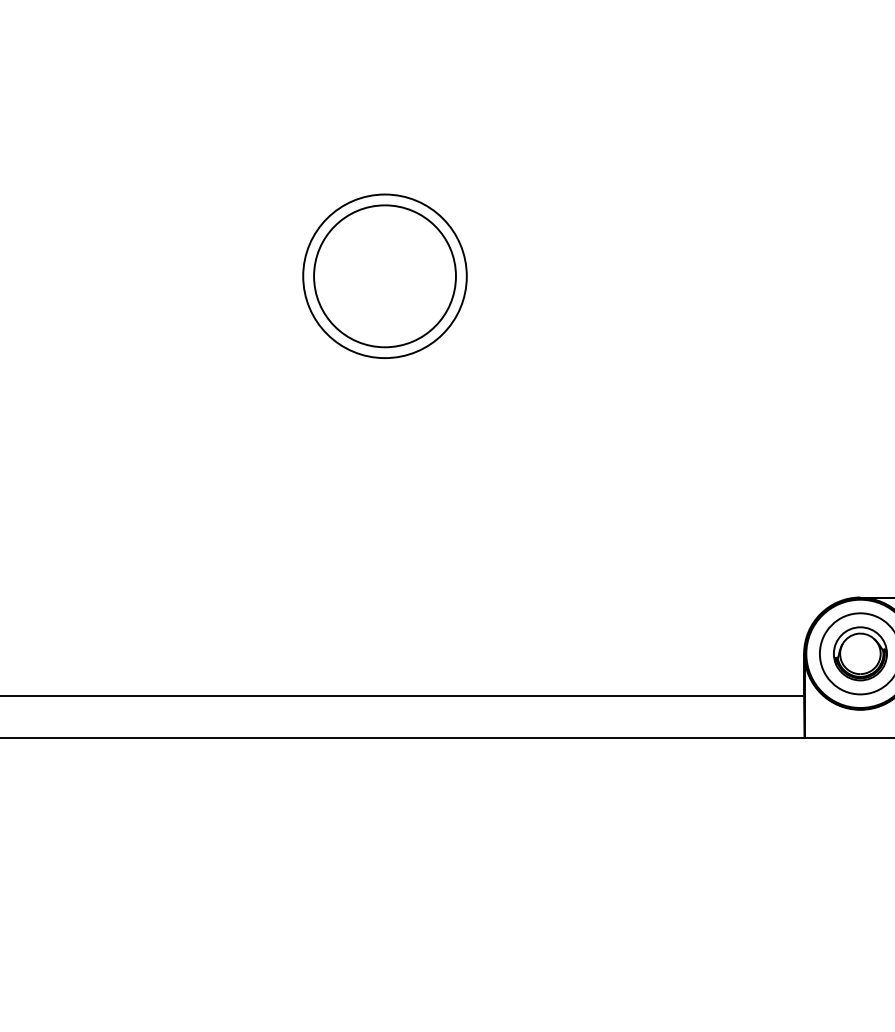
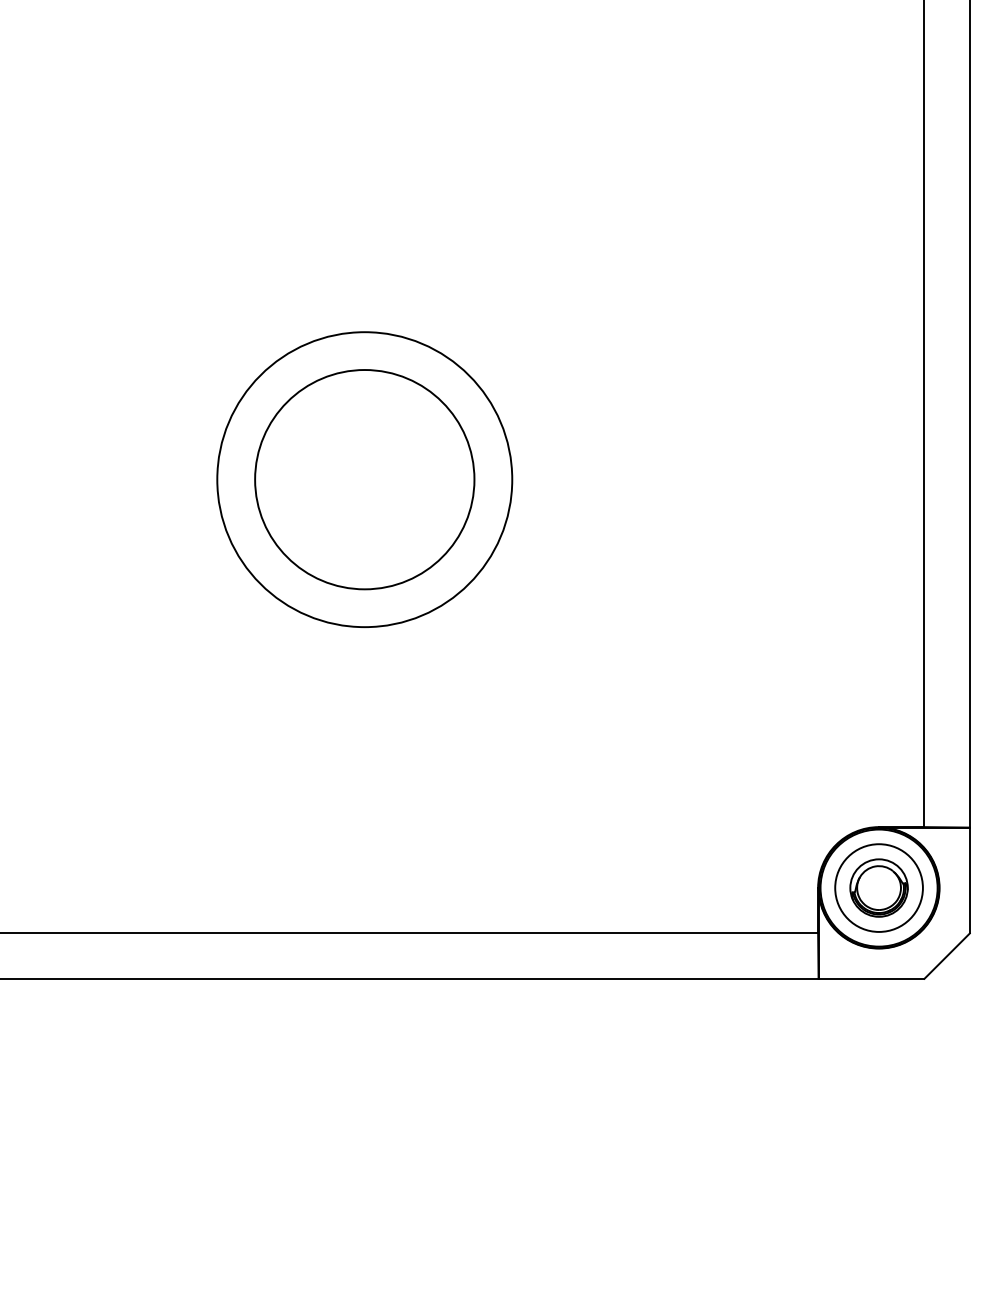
circle: (384, 276) -> (364, 479), size x1.43
circle: (384, 276) -> (364, 479), size x1.67

